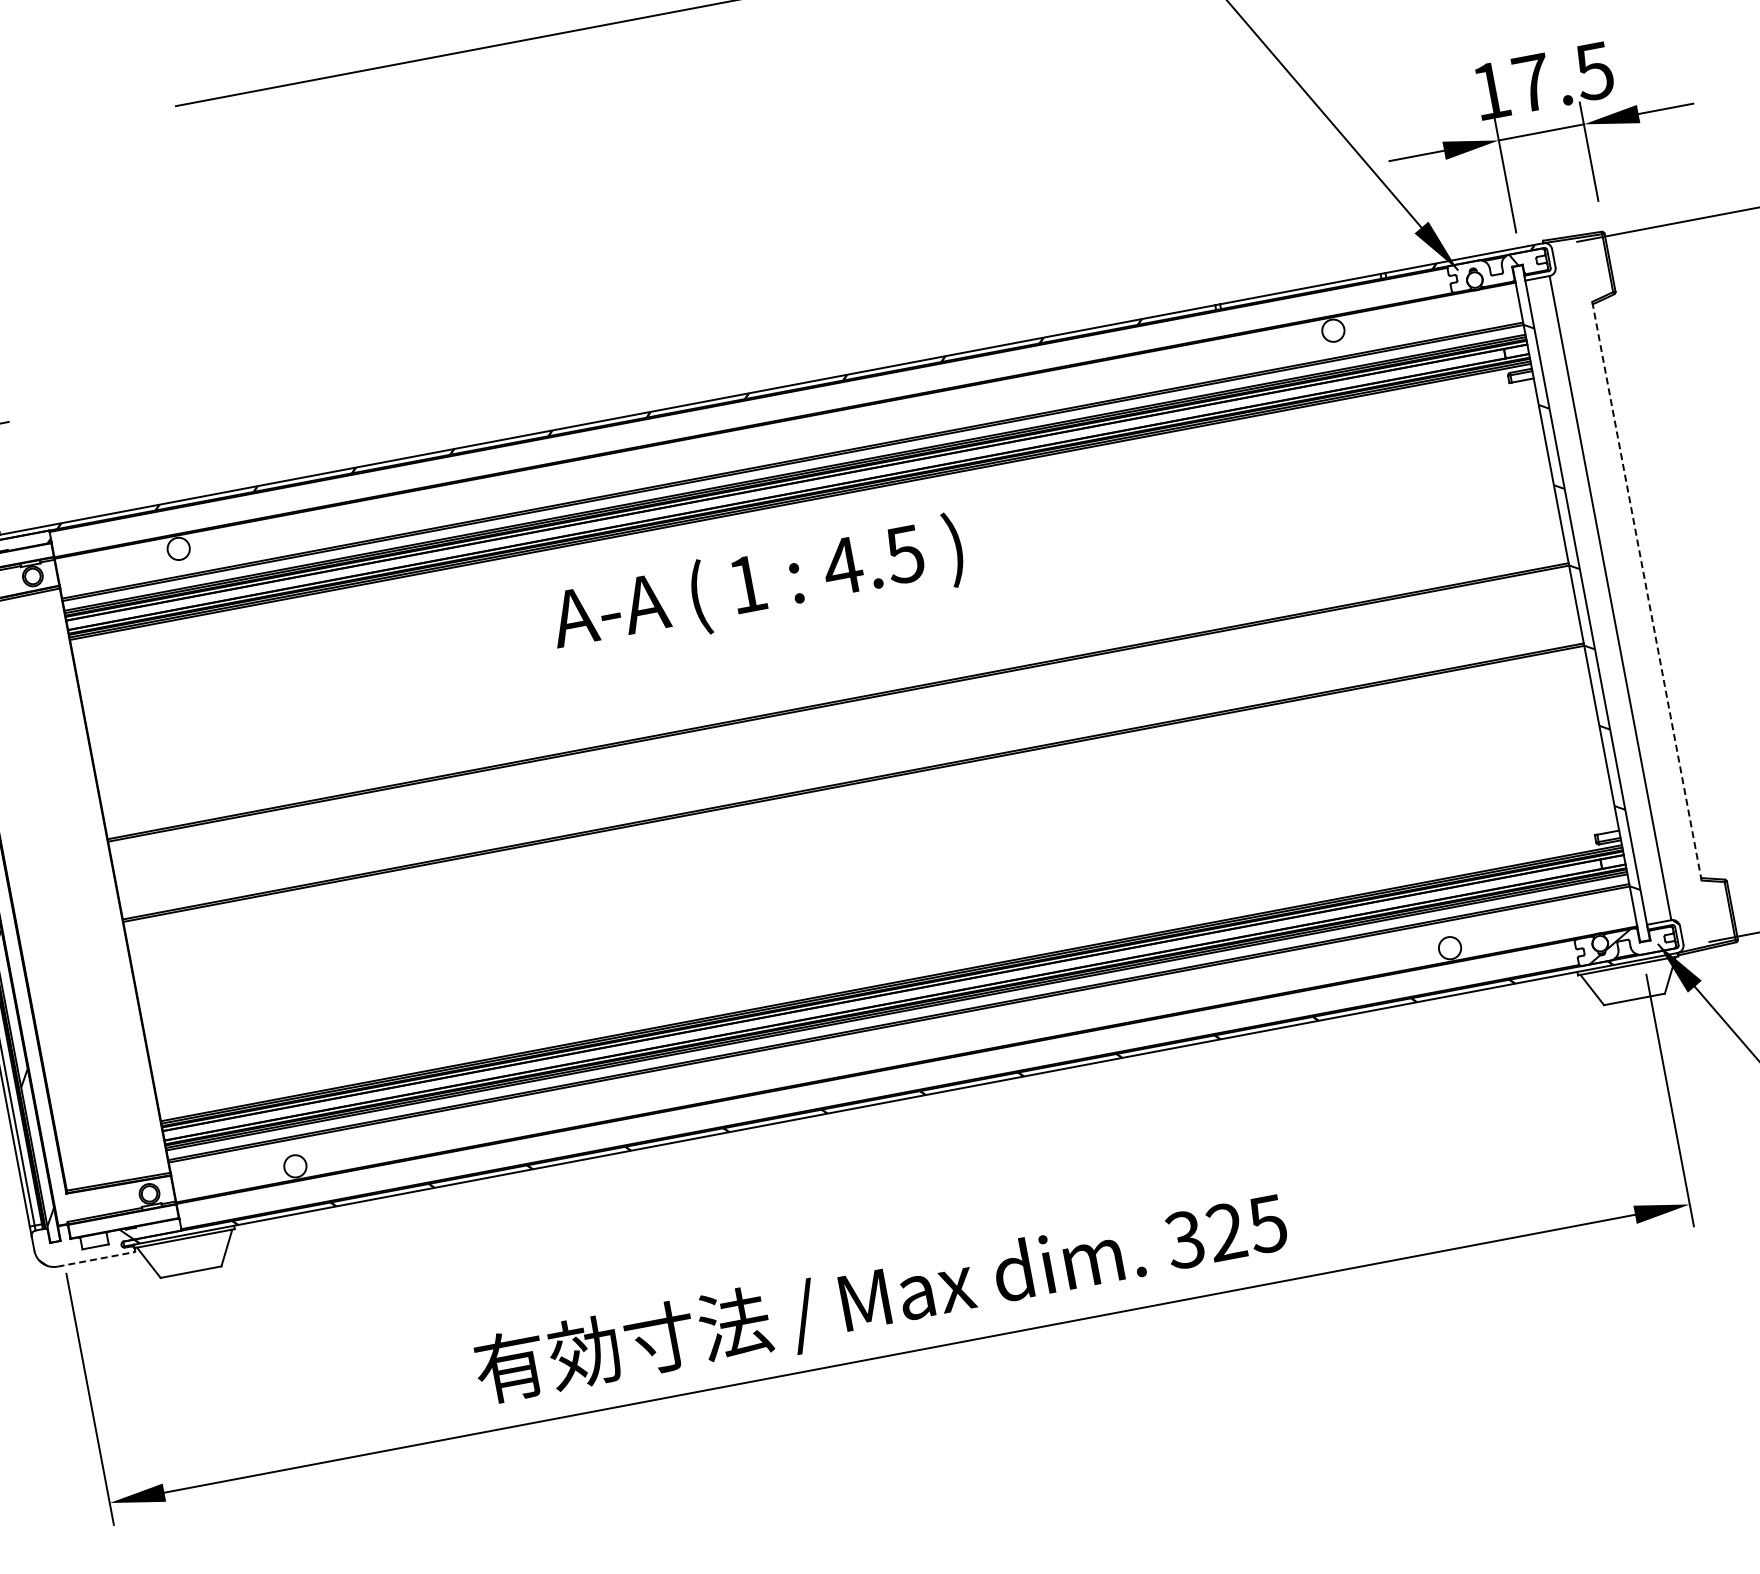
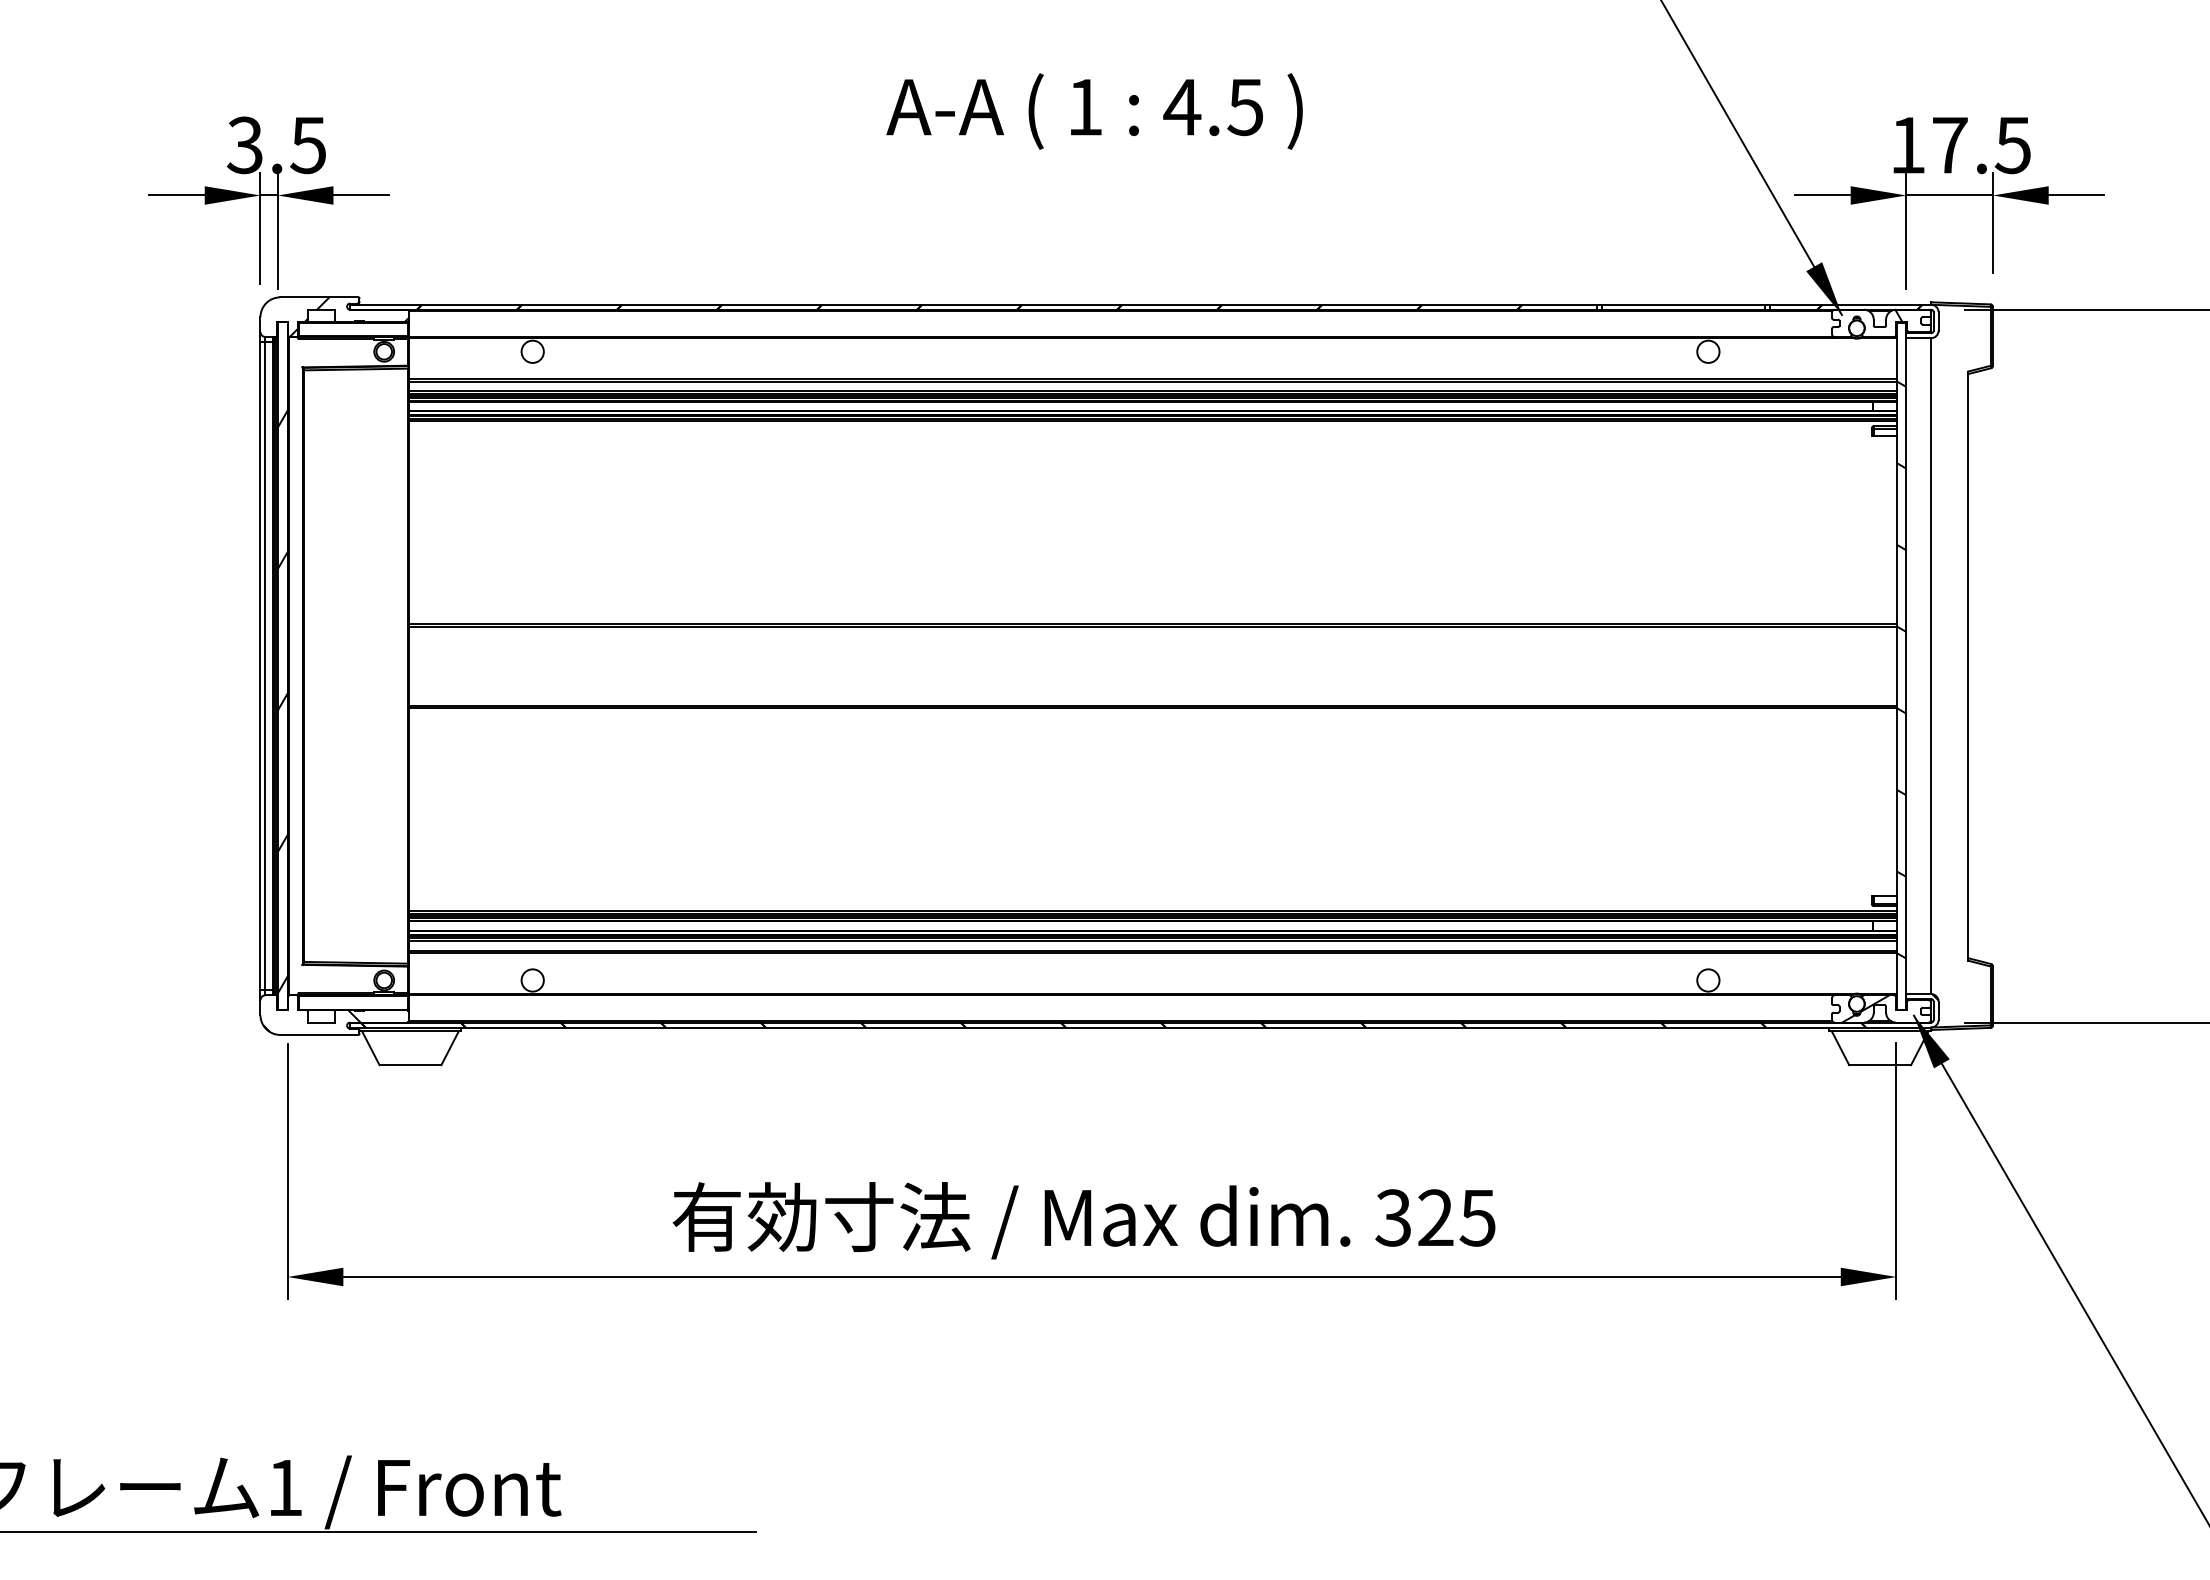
text: (757, 586) -> (1094, 111), moved
line: (1647, 591) -> (1968, 666), dashed -> solid
line: (96, 1258) -> (319, 1034), dashed -> solid

